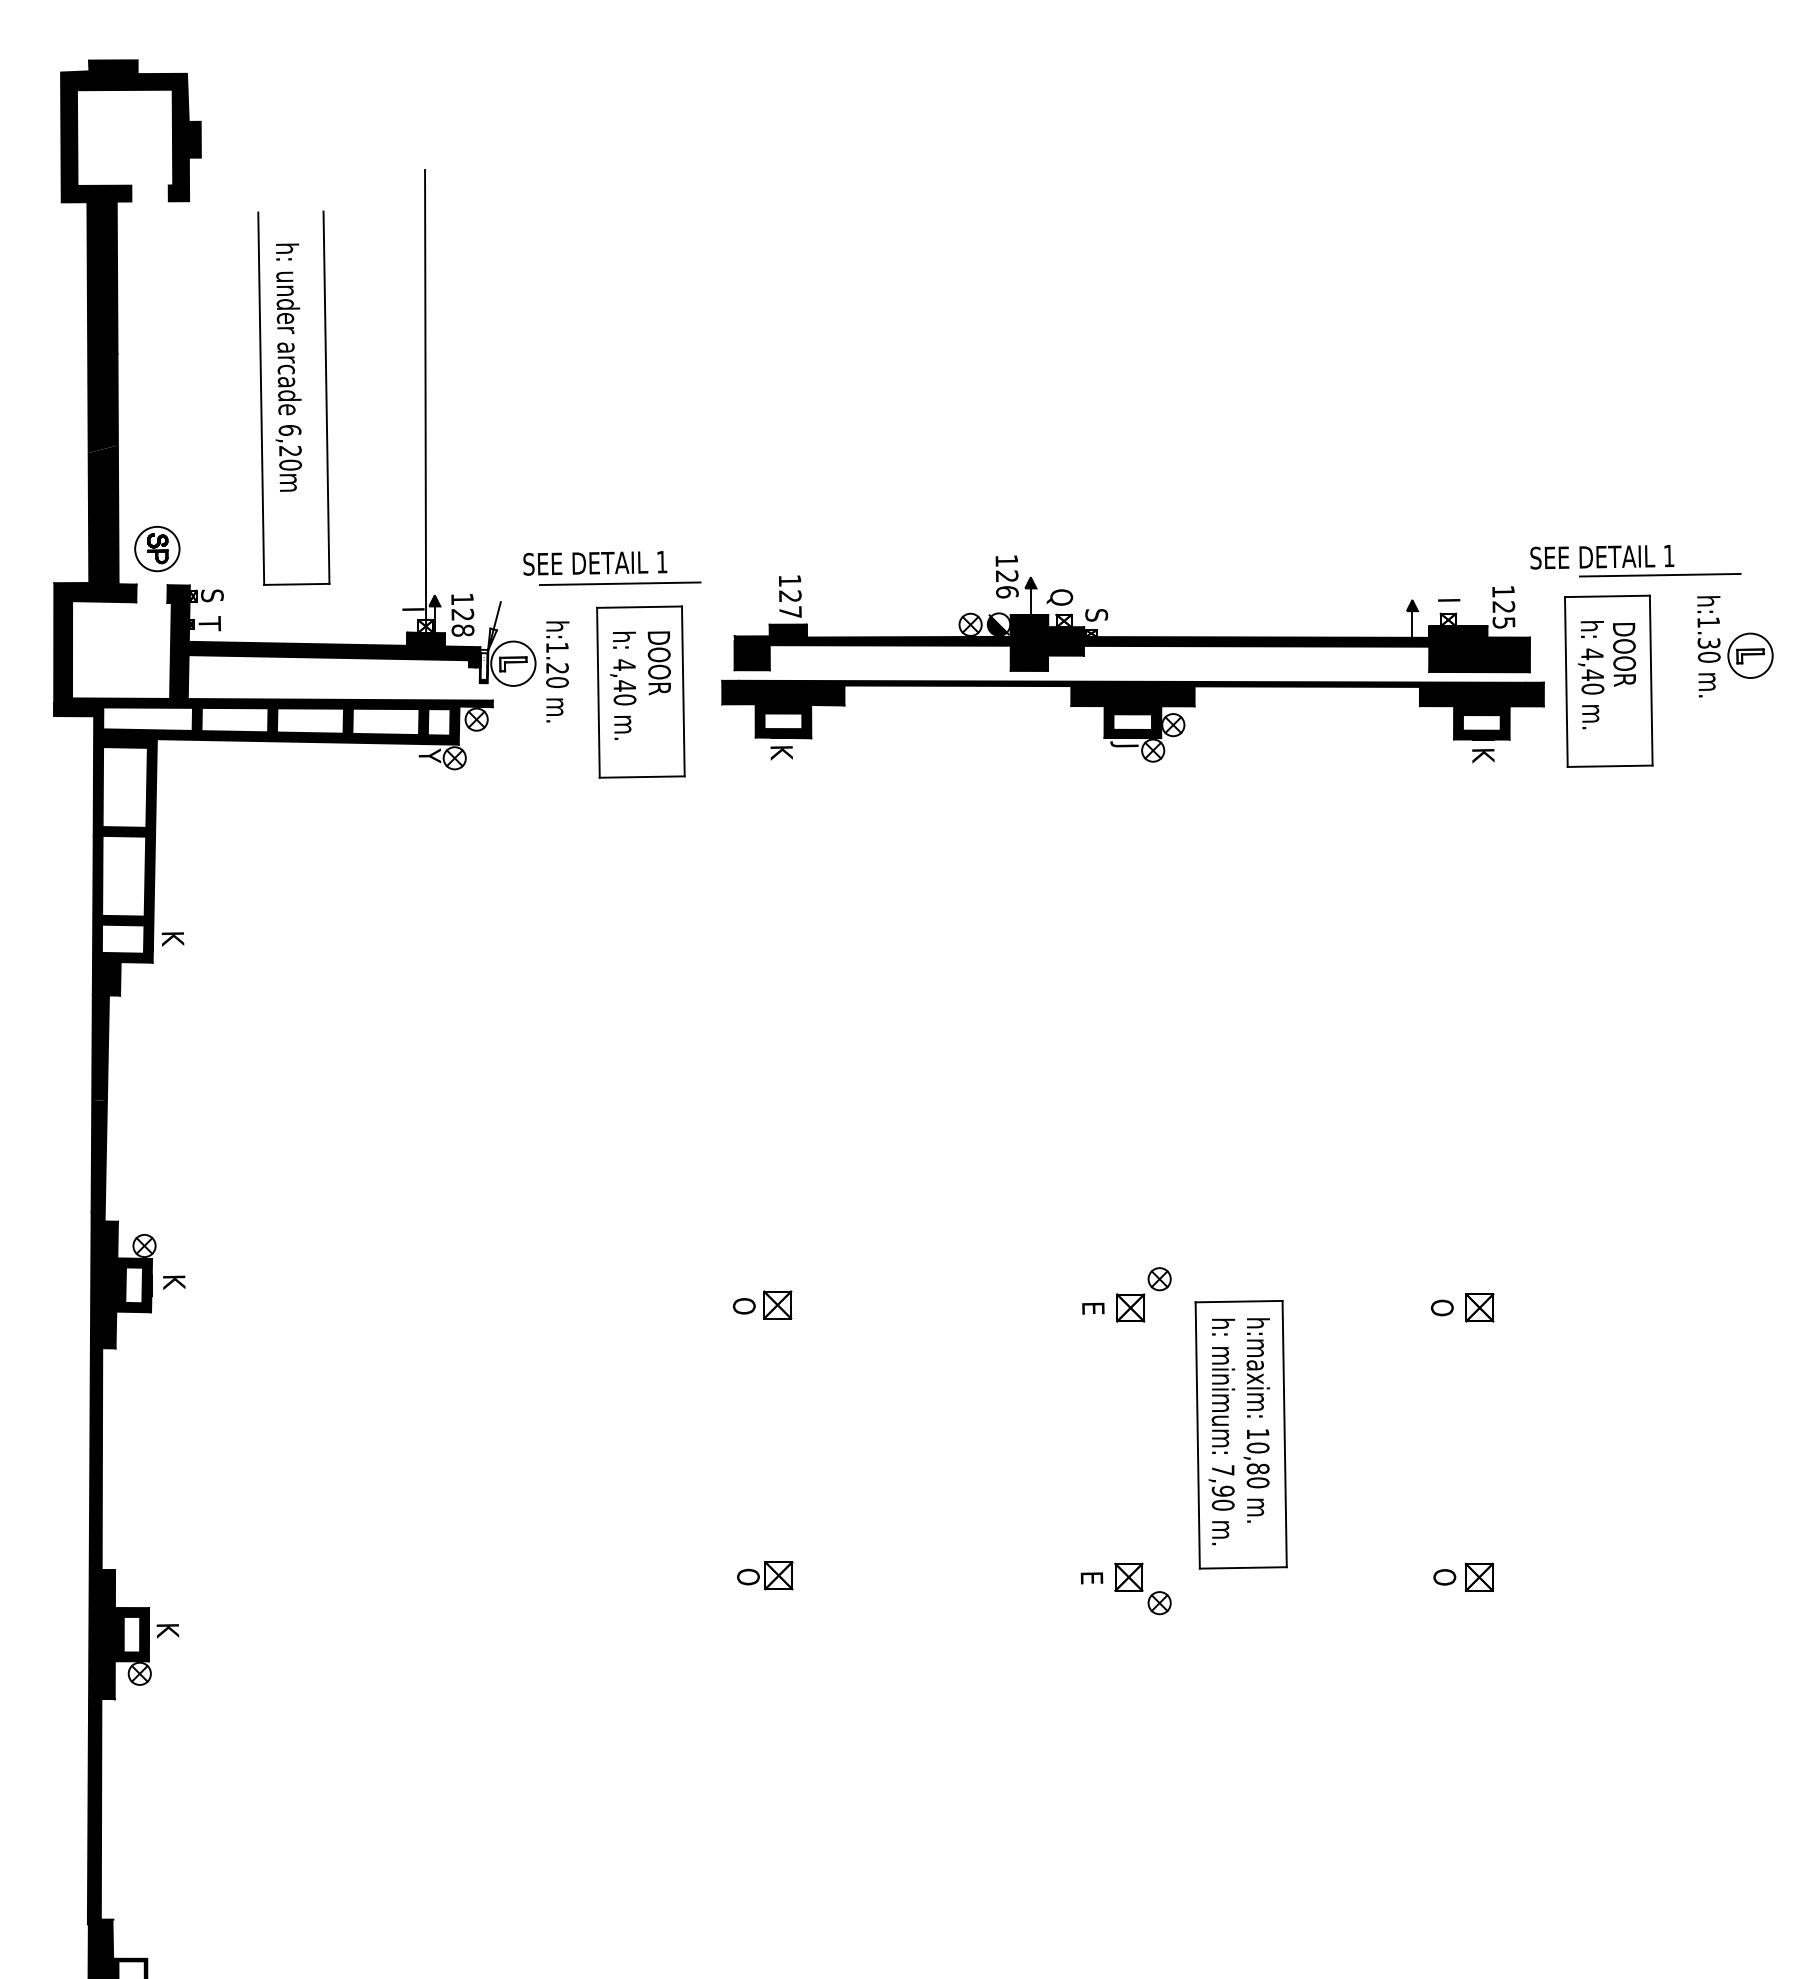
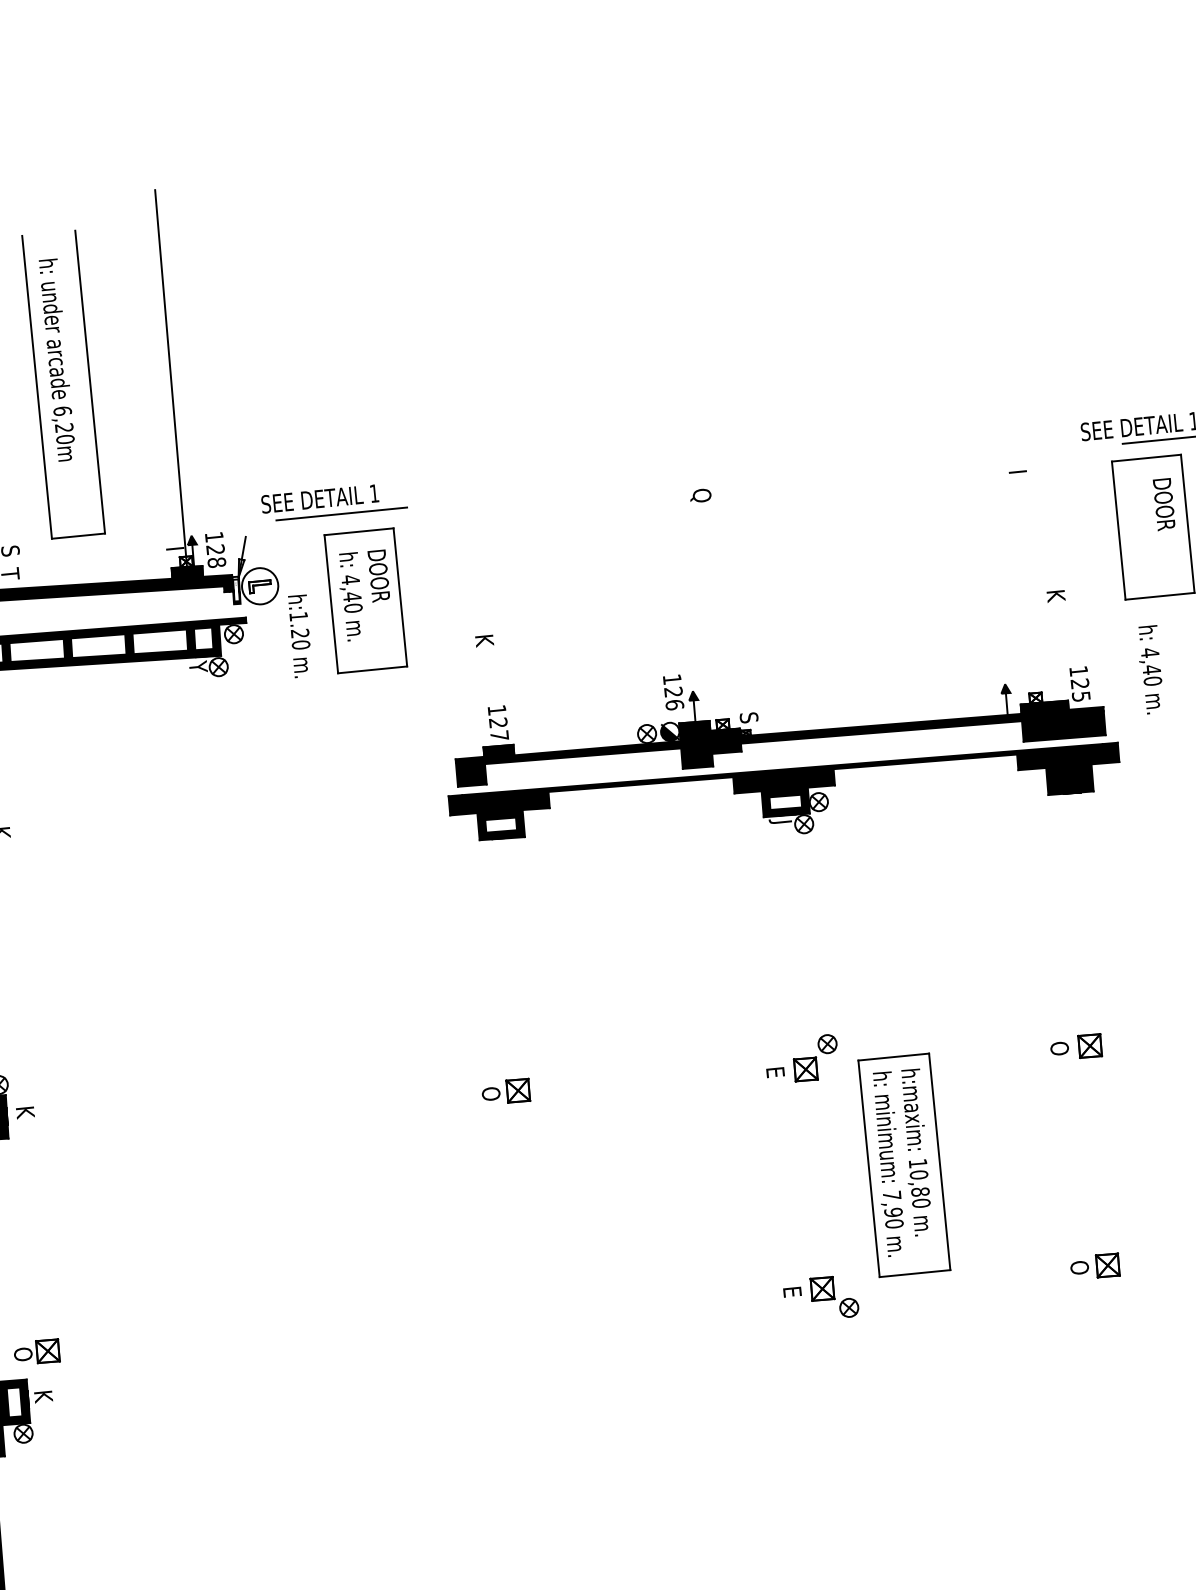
part: (1132, 646) -> (780, 740), moved
text: (557, 671) -> (300, 636), moved
text: (1591, 675) -> (1150, 670), moved
part: (765, 1575) -> (37, 1352), moved

